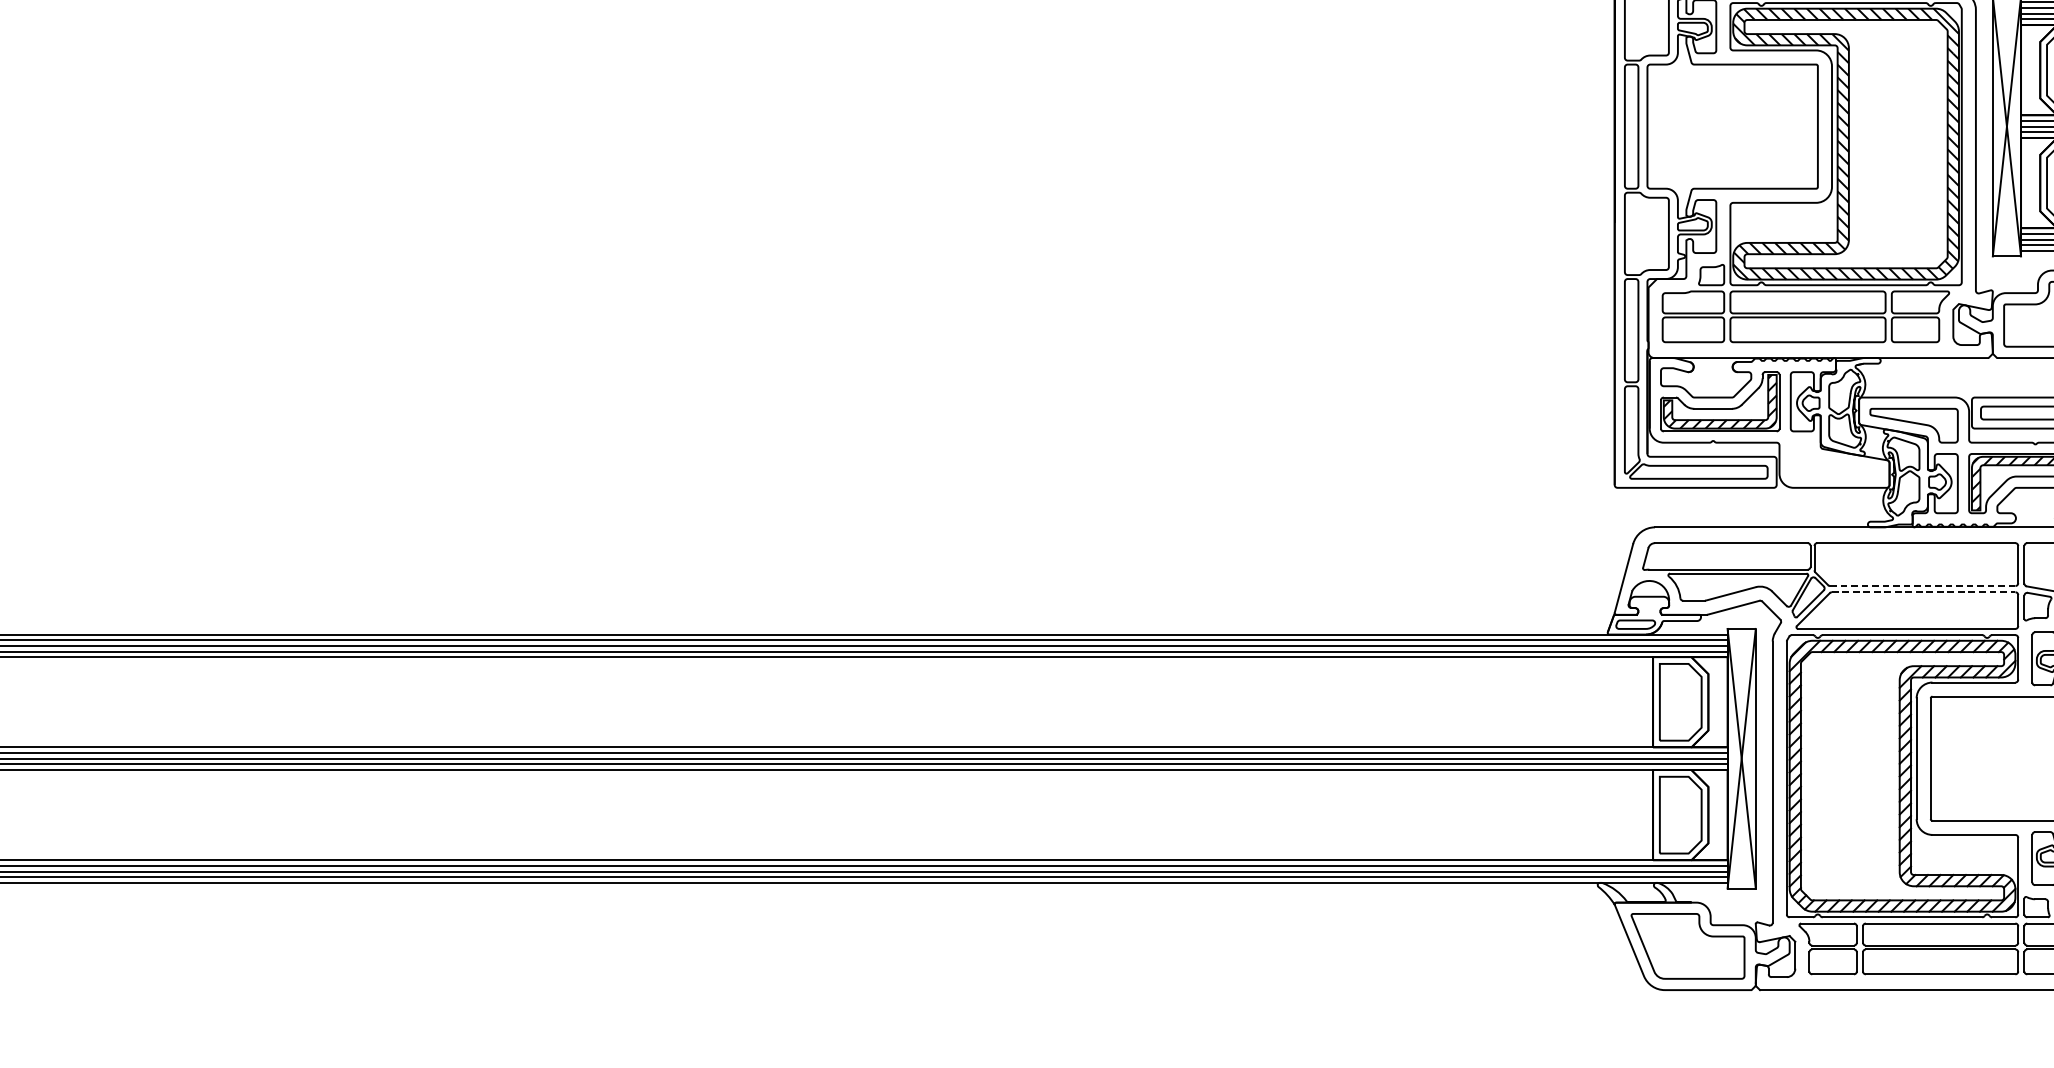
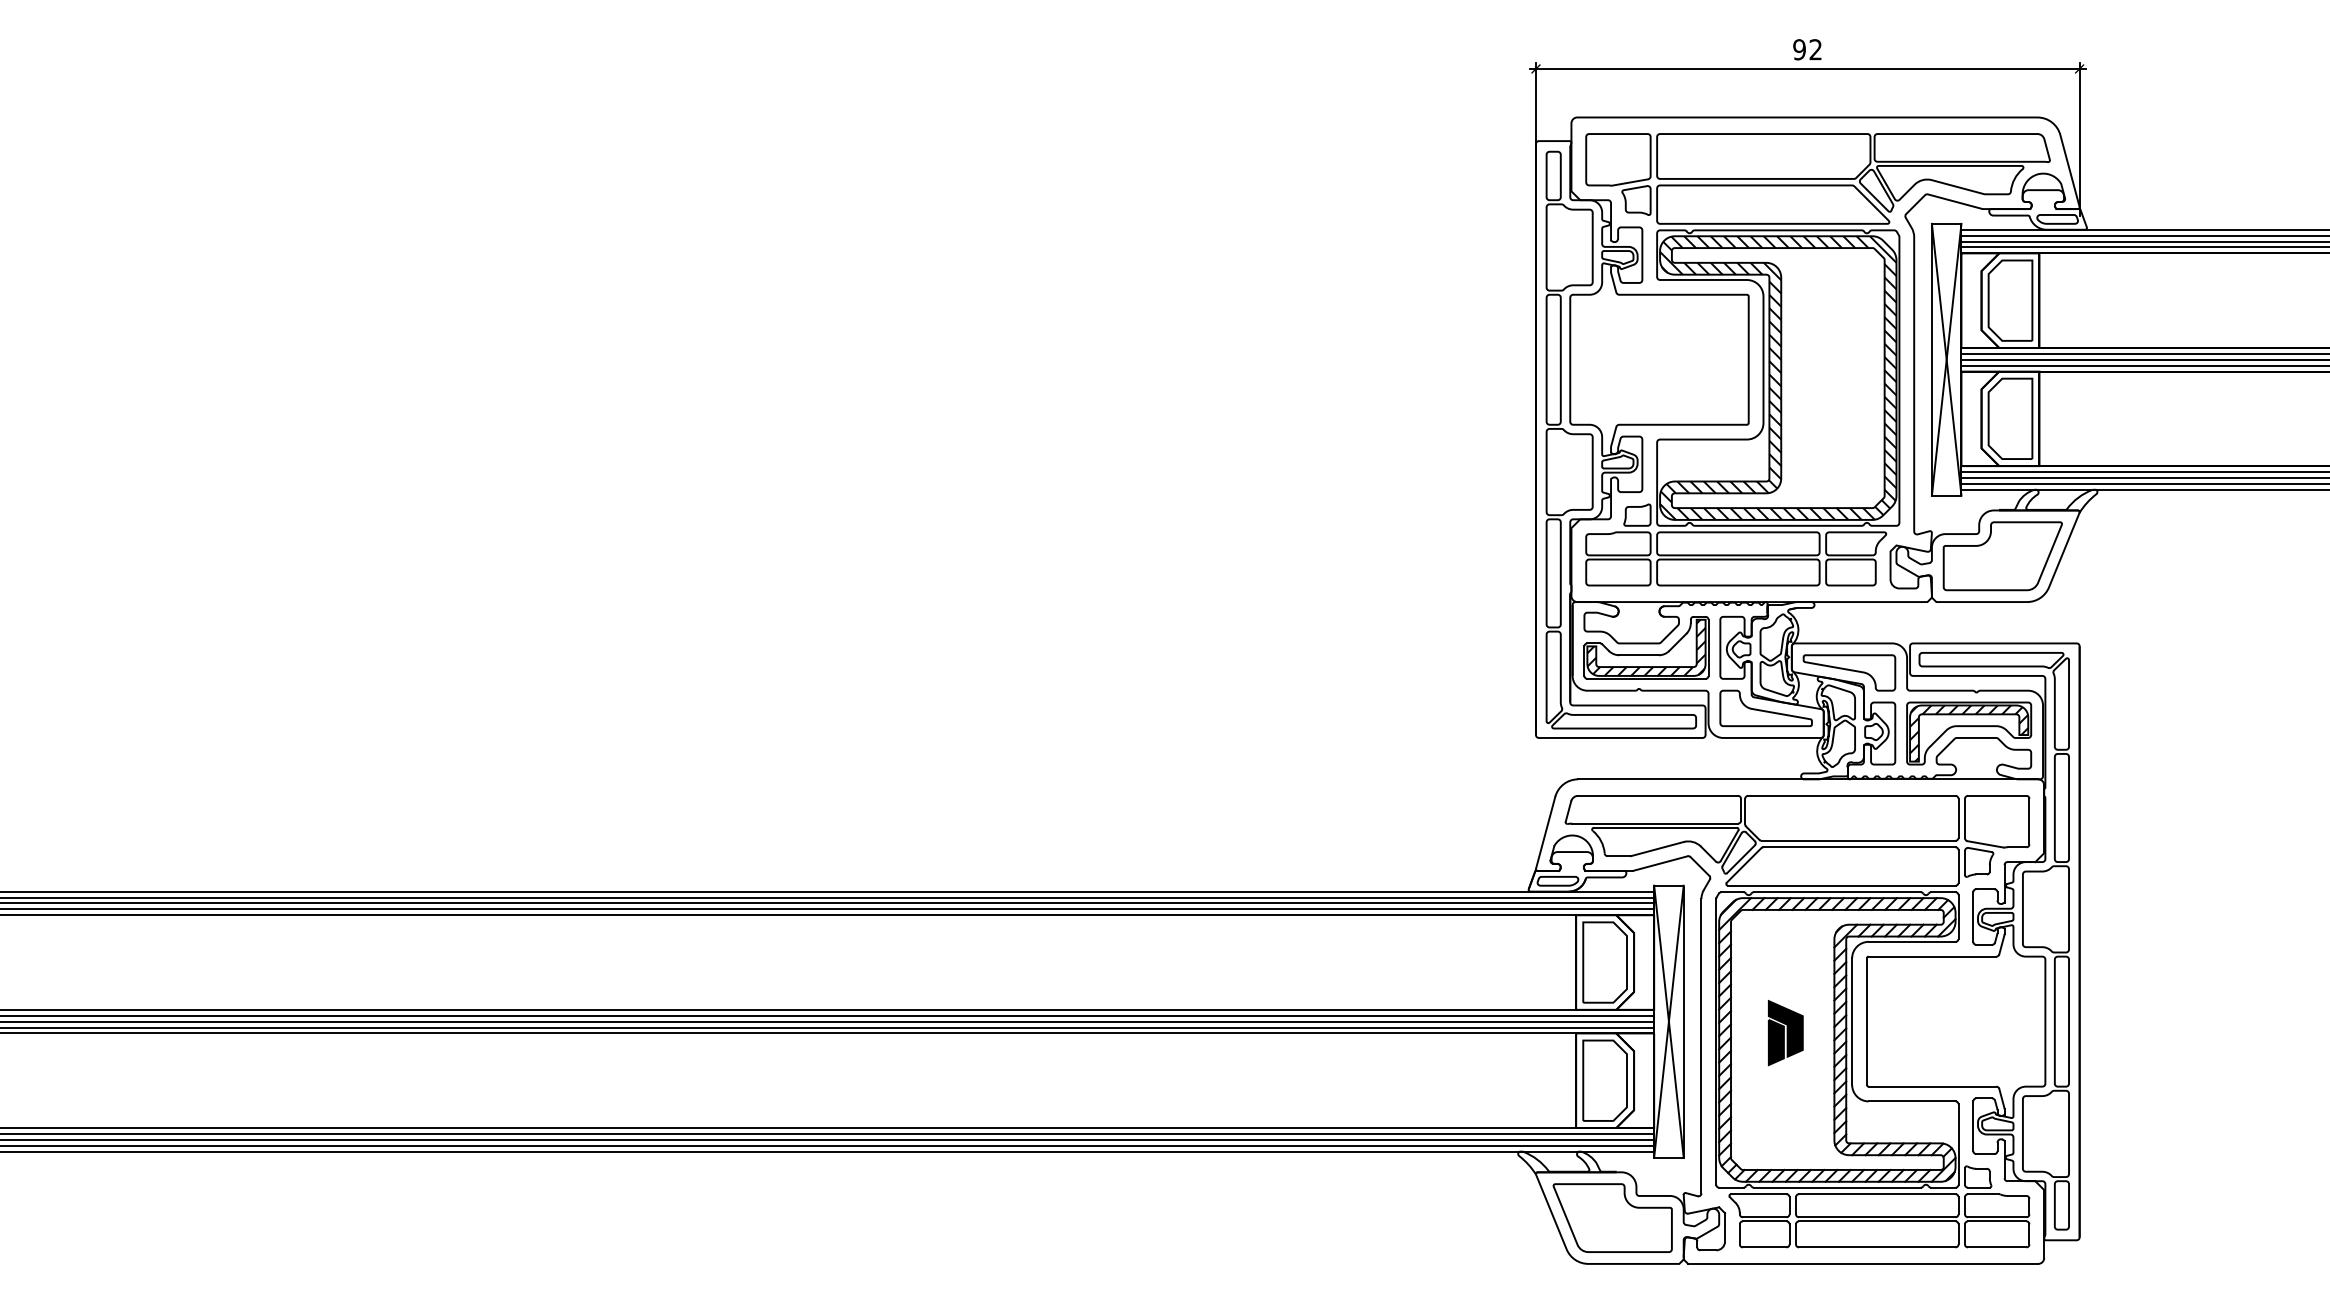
part: (1833, 459) -> (1765, 708), added
line: (1922, 585) -> (1858, 840), dashed -> solid
line: (1923, 592) -> (1859, 847), dashed -> solid
part: (1853, 770) -> (1785, 1033), added

